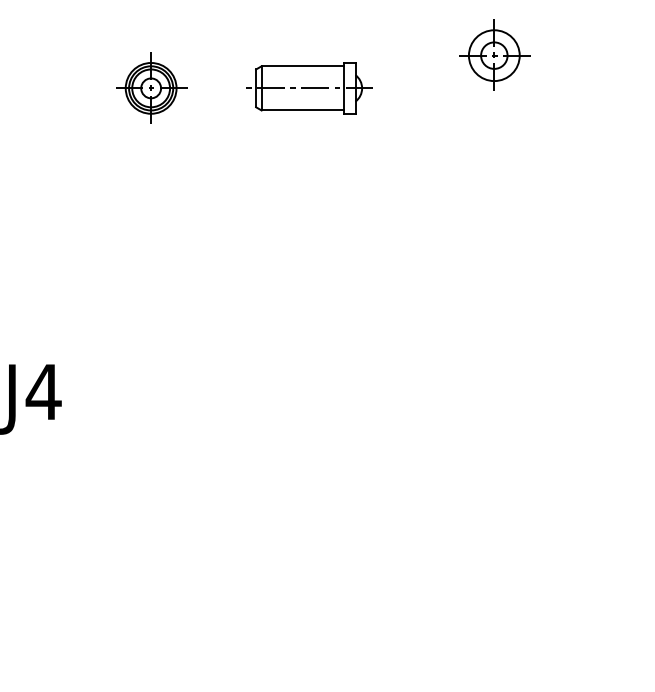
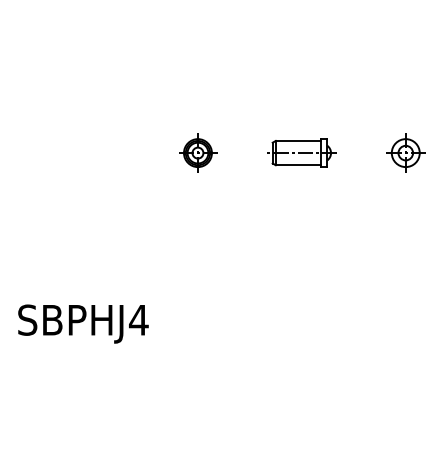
part: (493, 54) -> (405, 152), moved
part: (308, 87) -> (301, 152), moved

